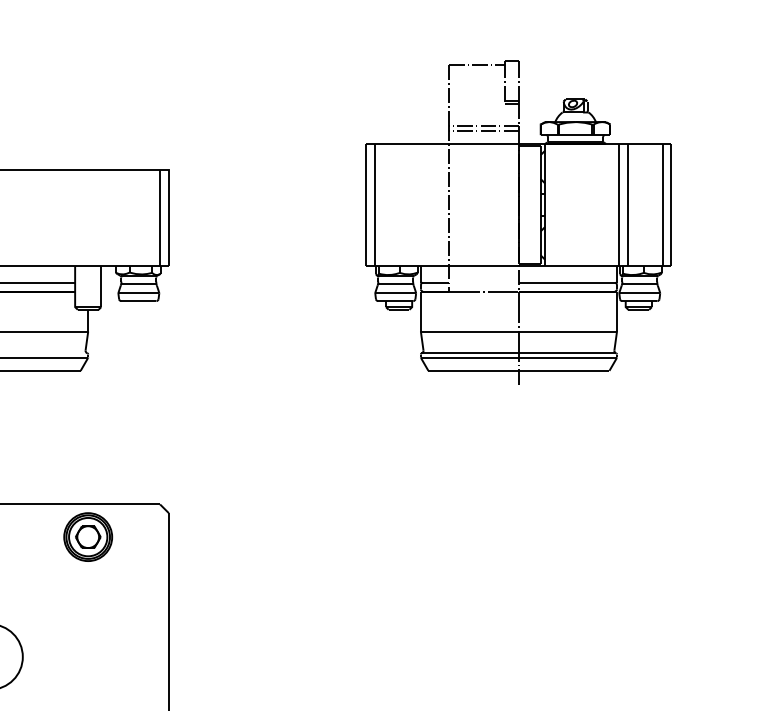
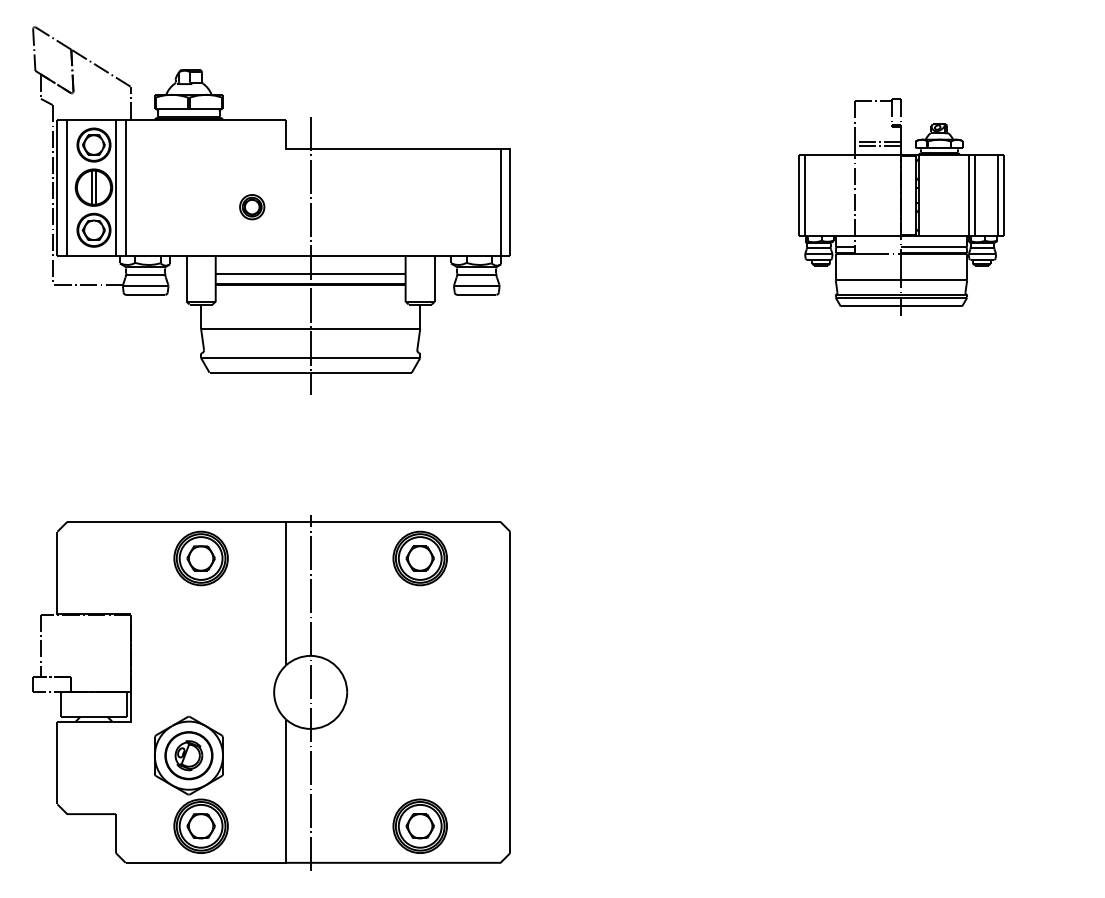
part: (519, 222) -> (901, 206), size x0.6

